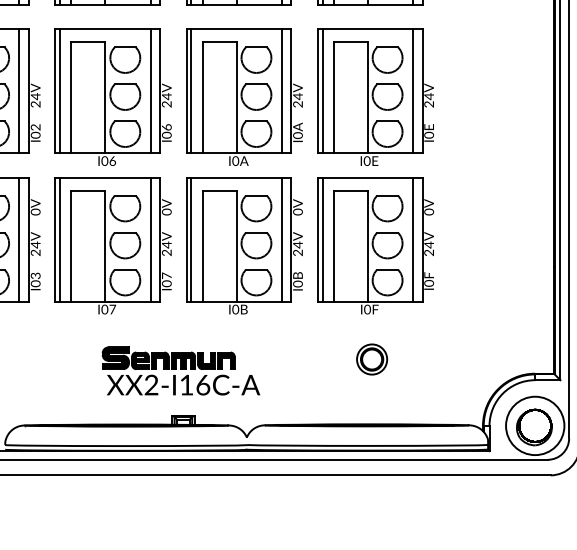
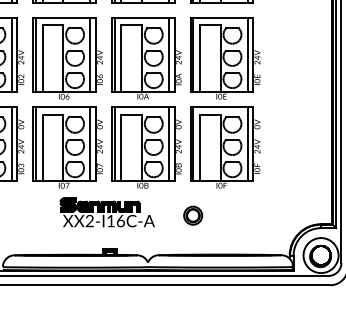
part: (372, 359) -> (193, 215), moved
part: (179, 370) -> (106, 212), moved

